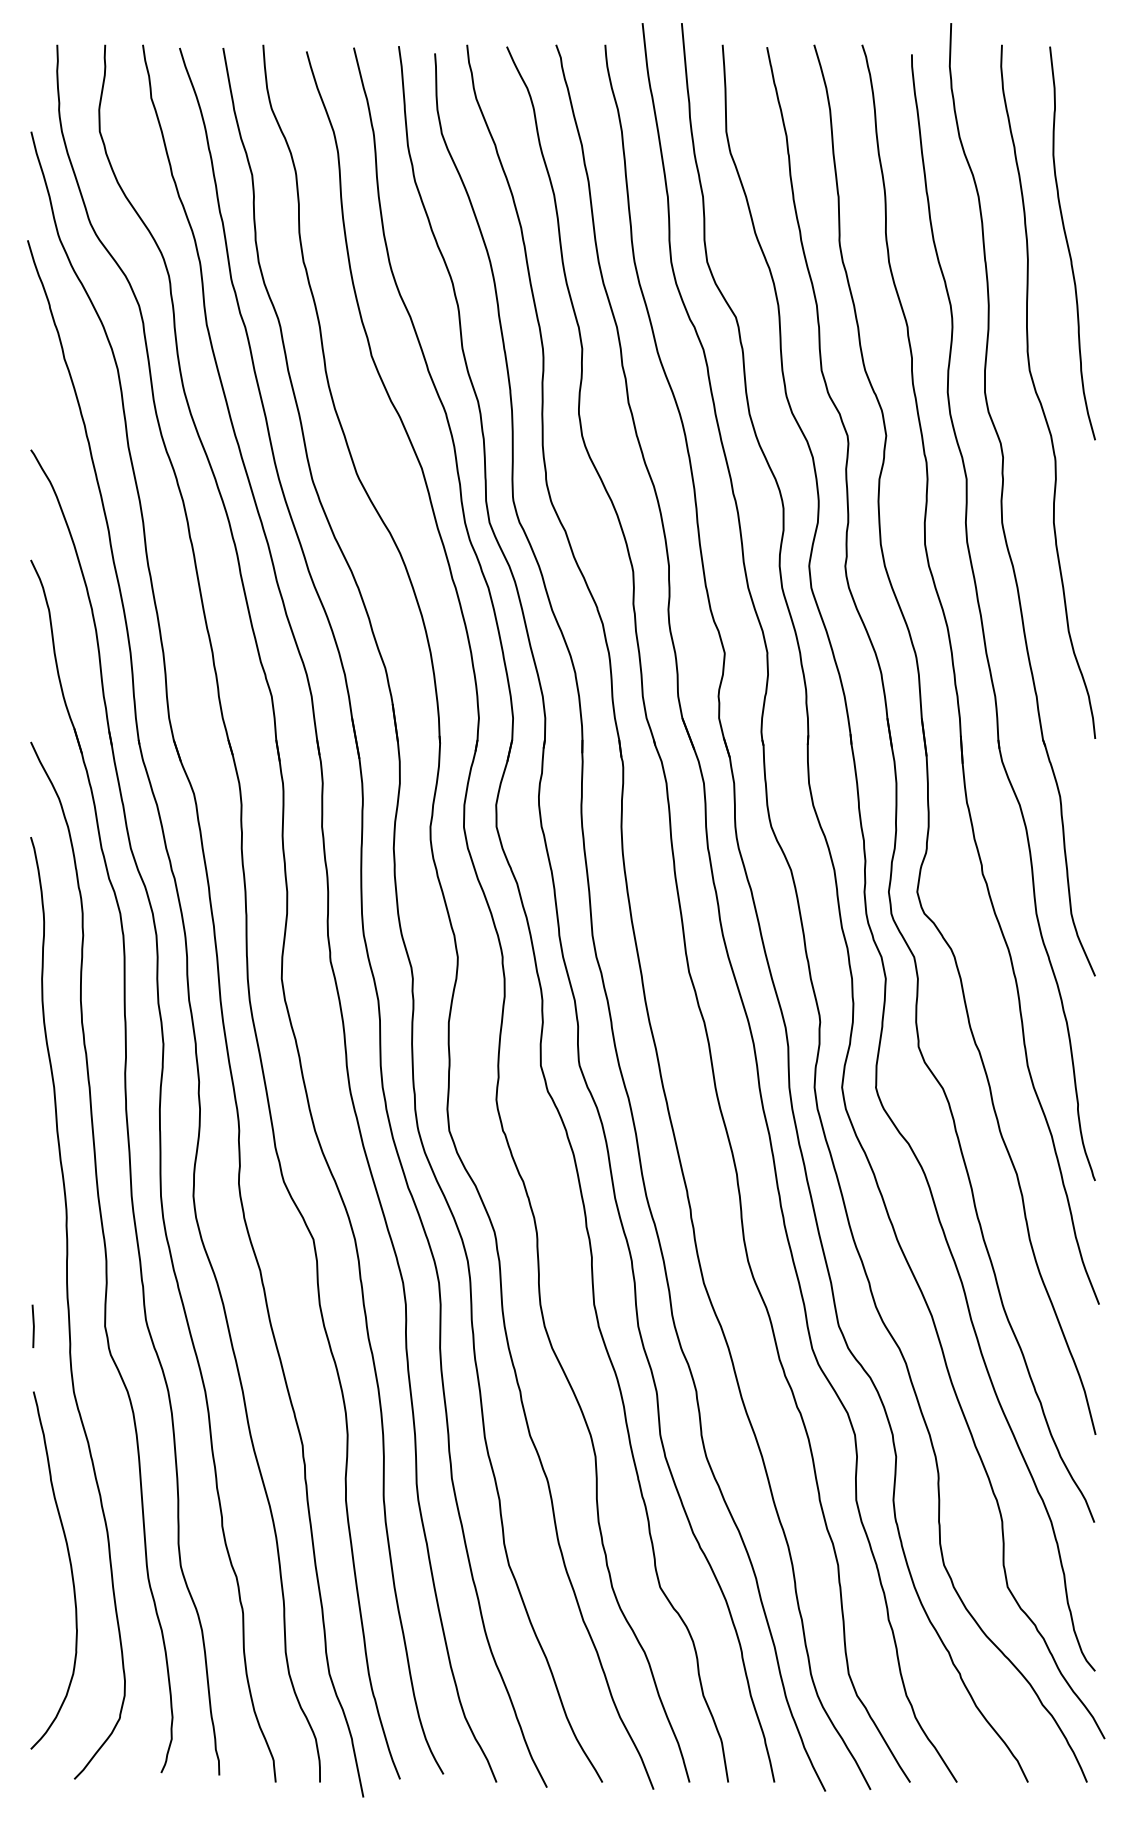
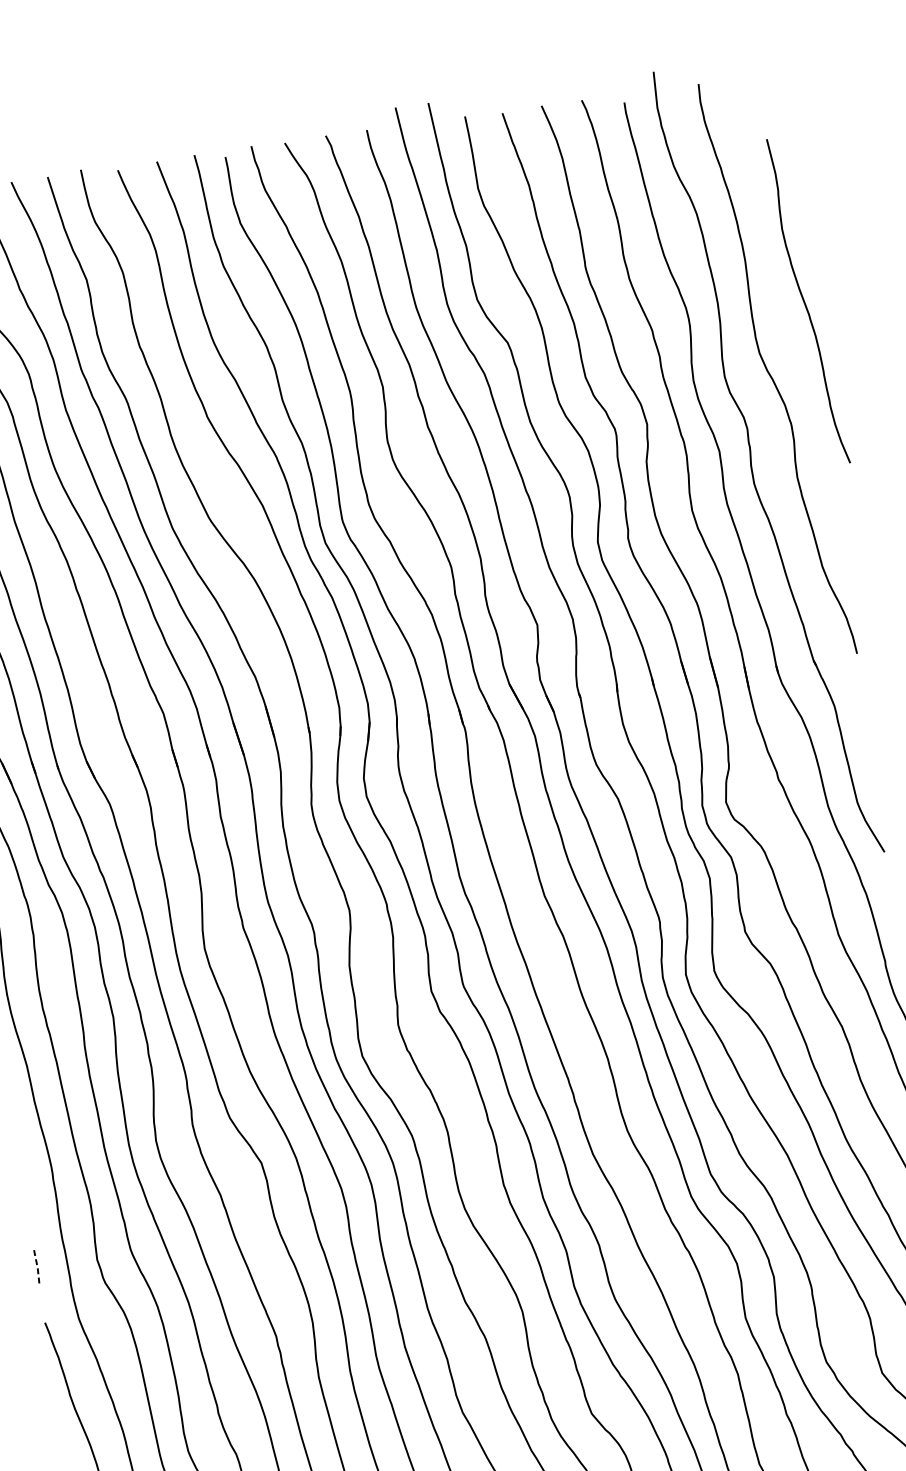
curve: (1068, 243) -> (805, 301), moved
line: (33, 1326) -> (37, 1268), solid -> dashed

